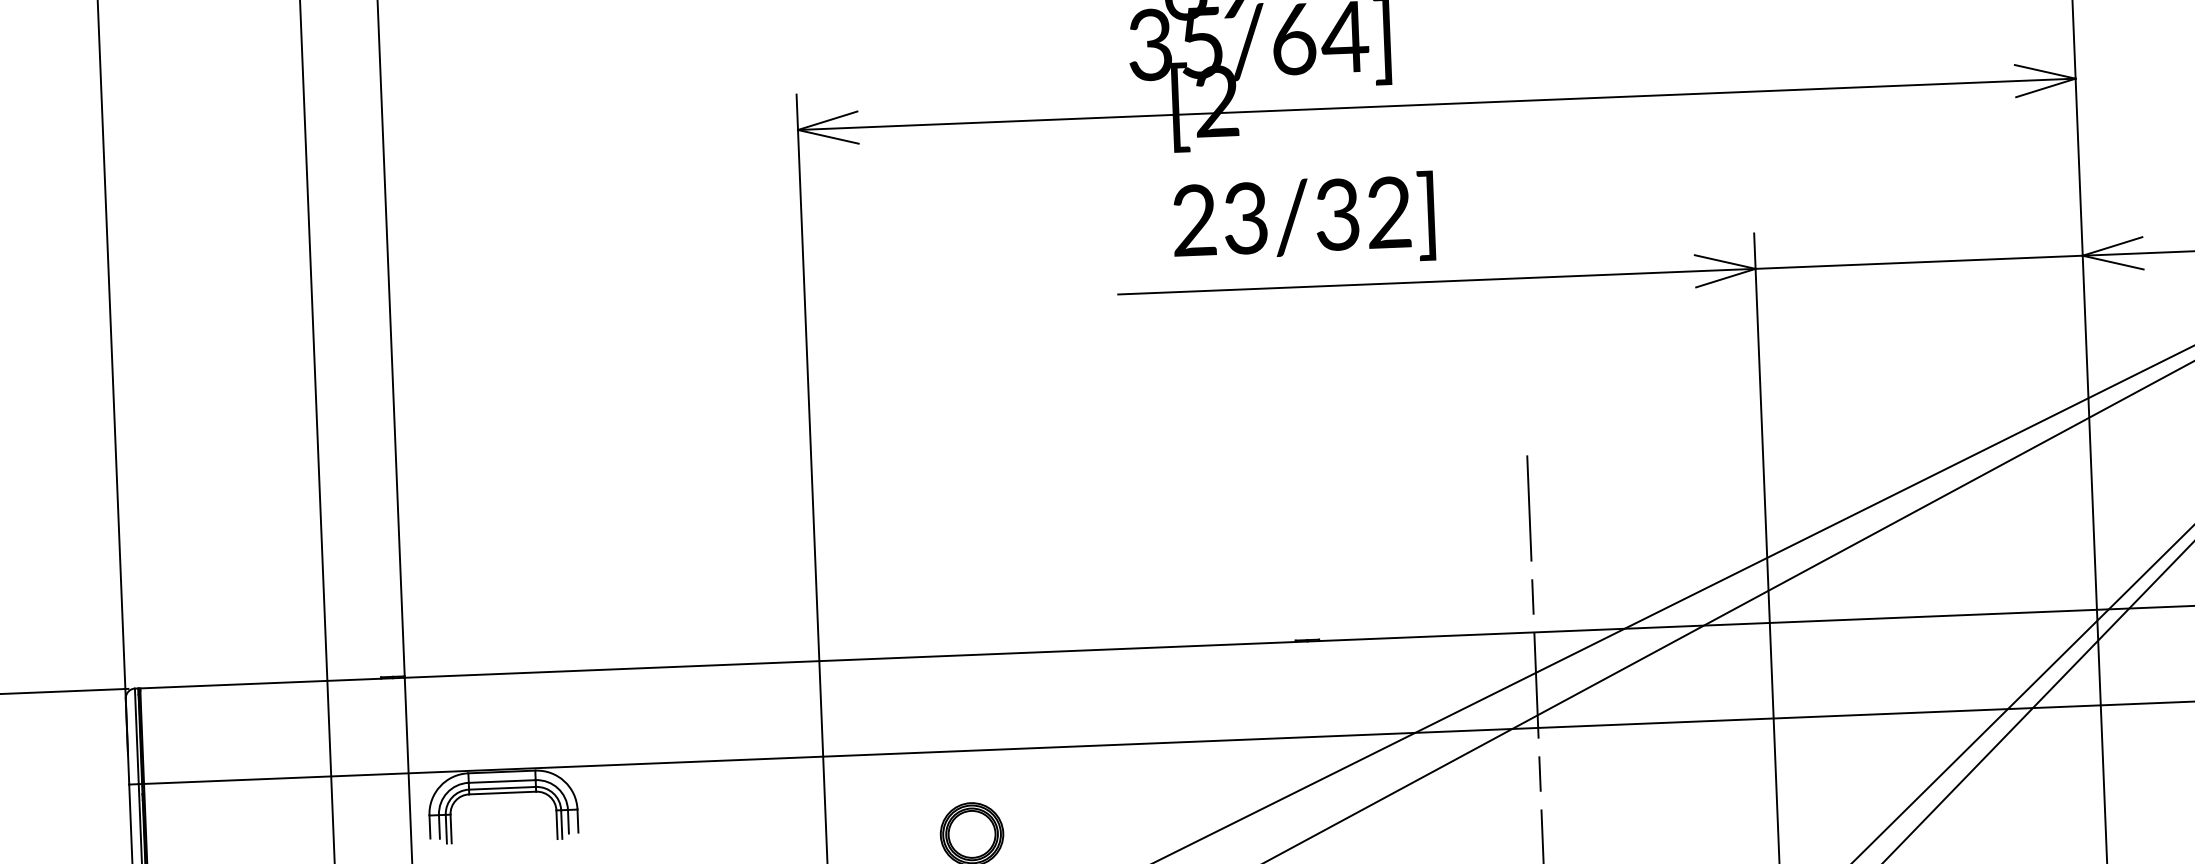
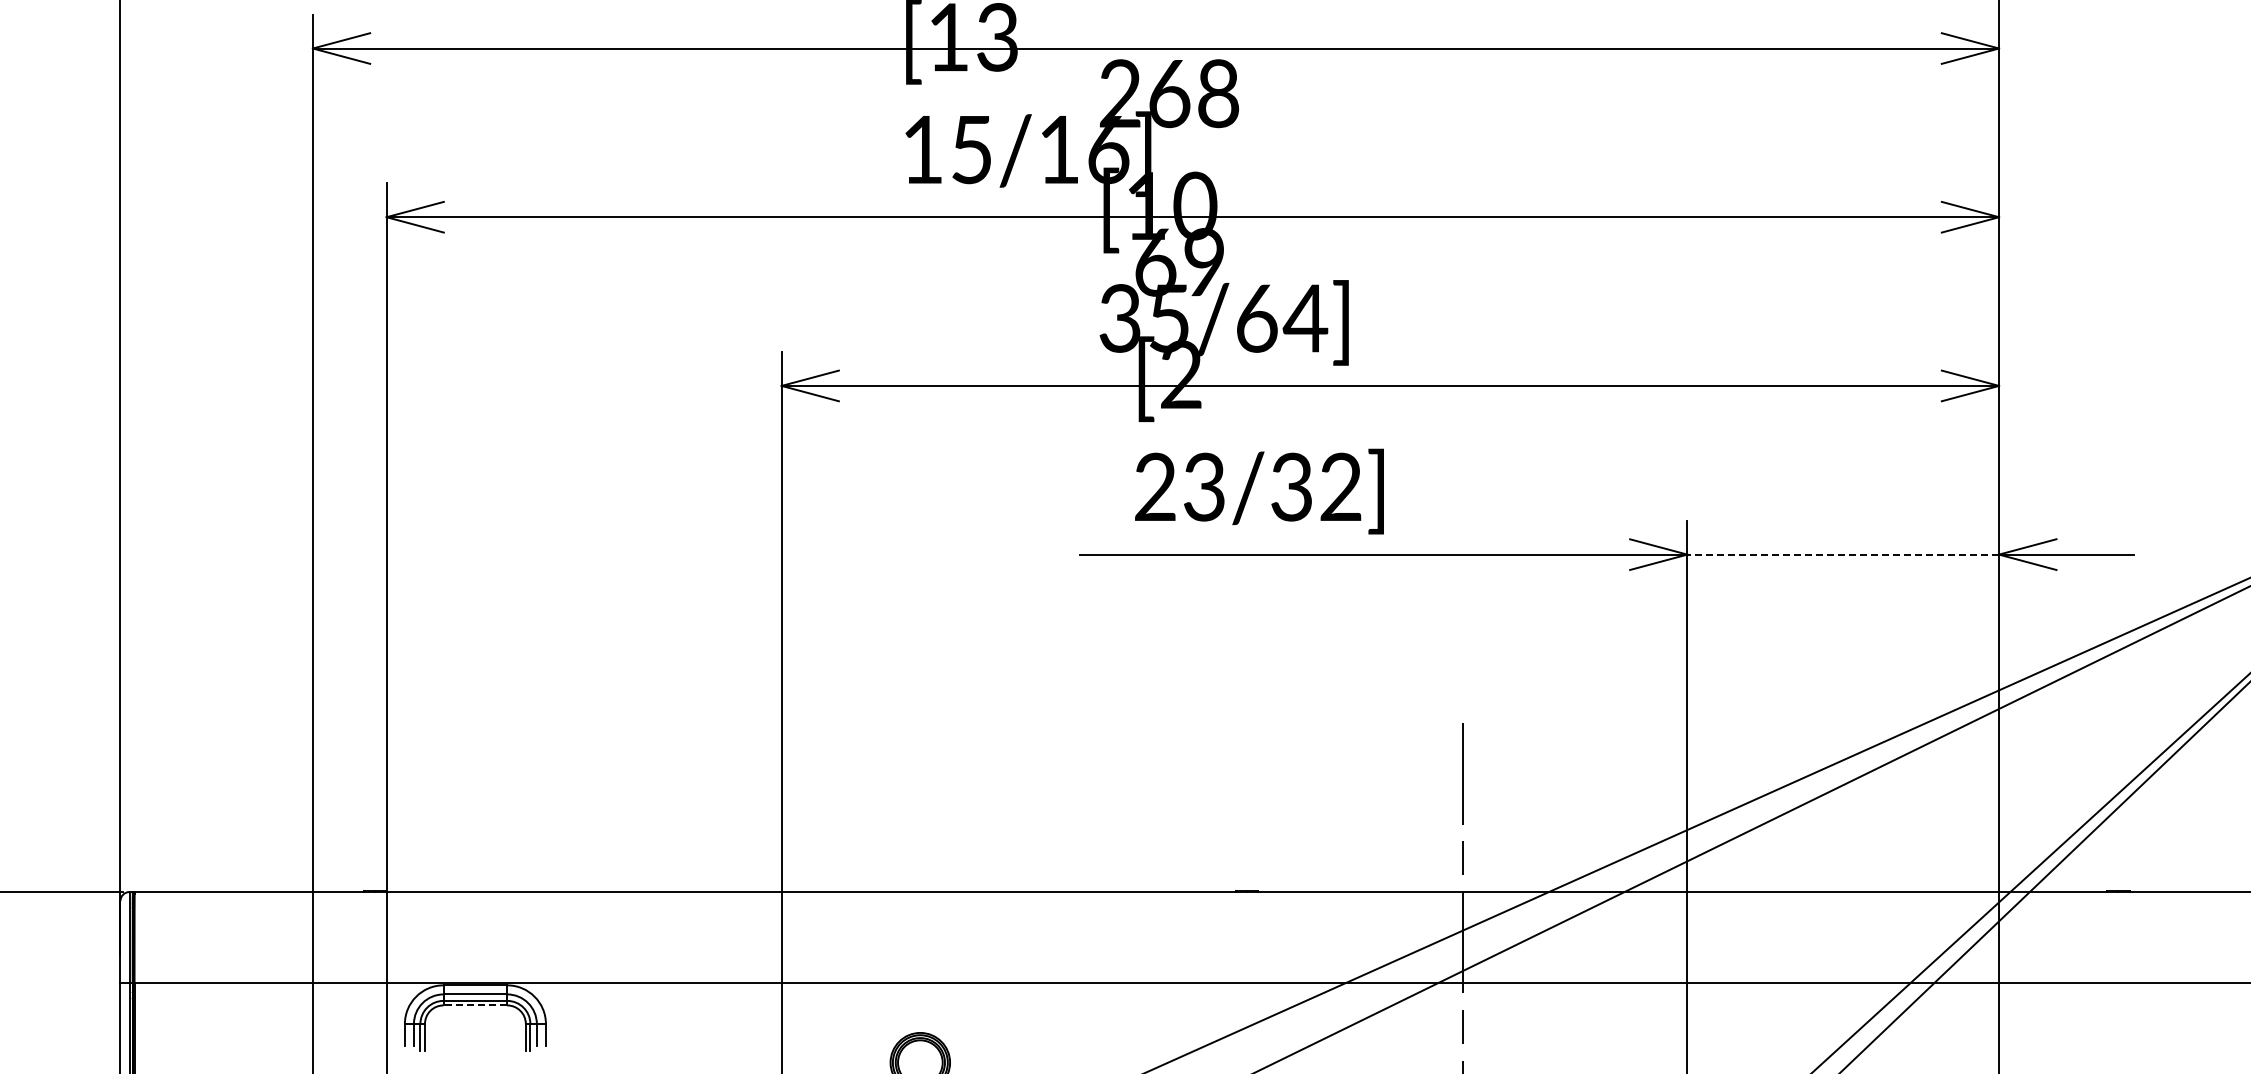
line: (1919, 262) -> (1843, 554), solid -> dashed
line: (502, 793) -> (475, 1005), solid -> dashed

